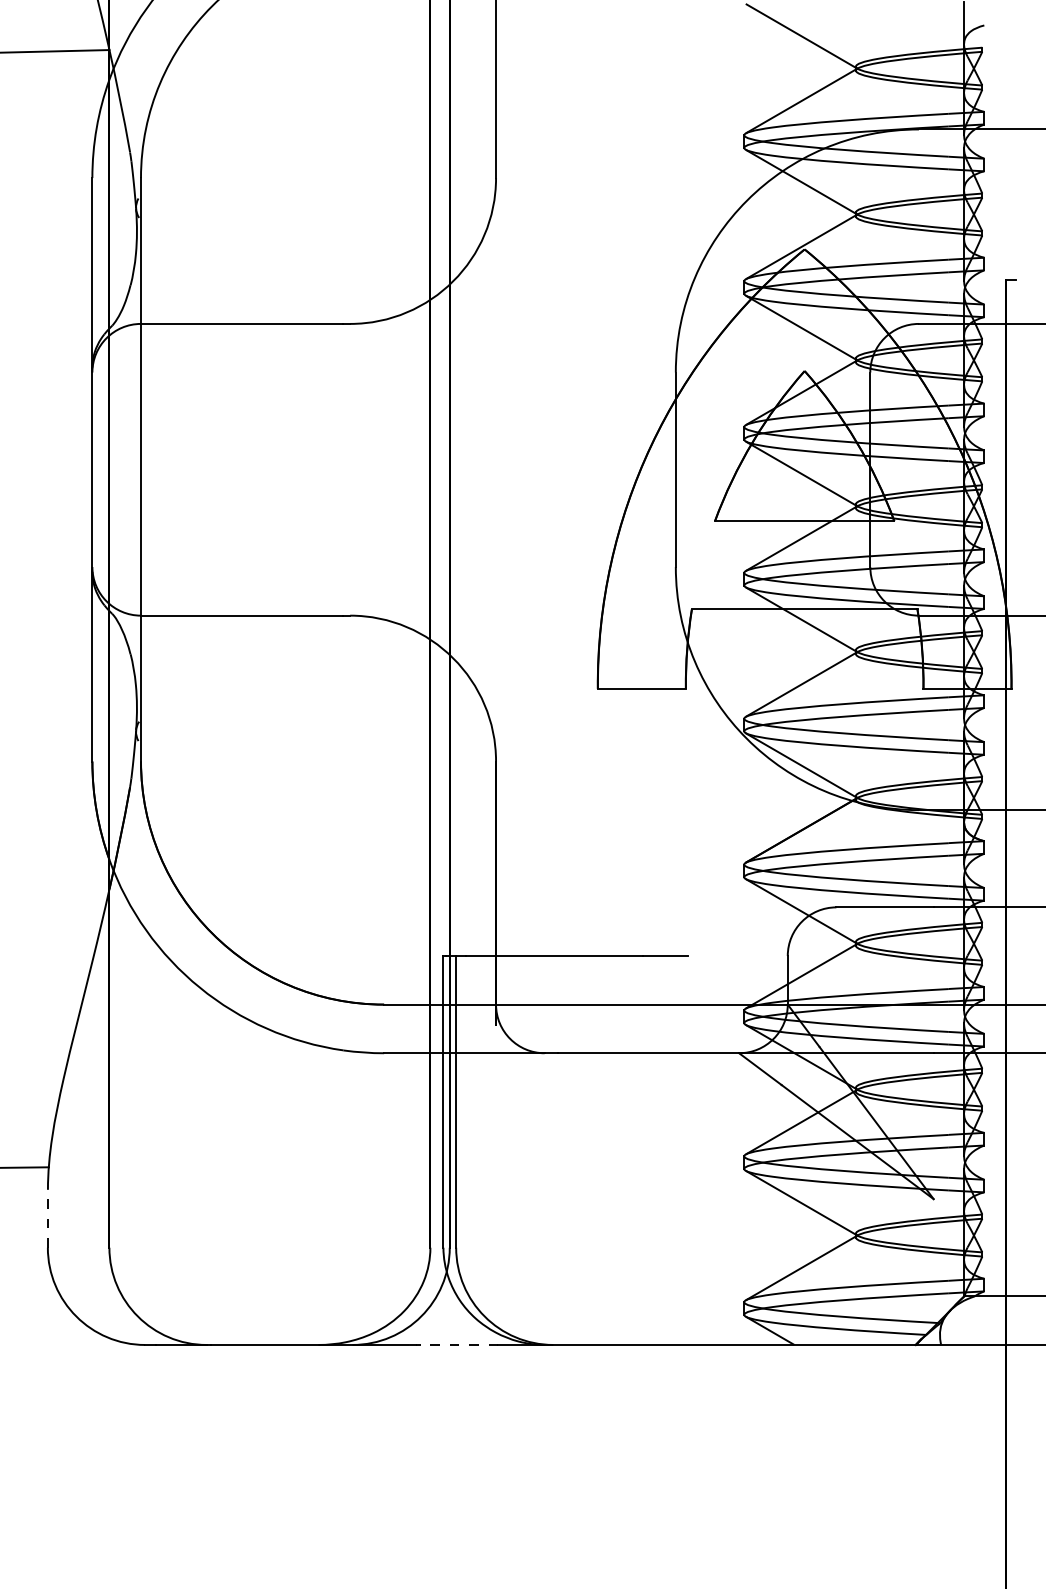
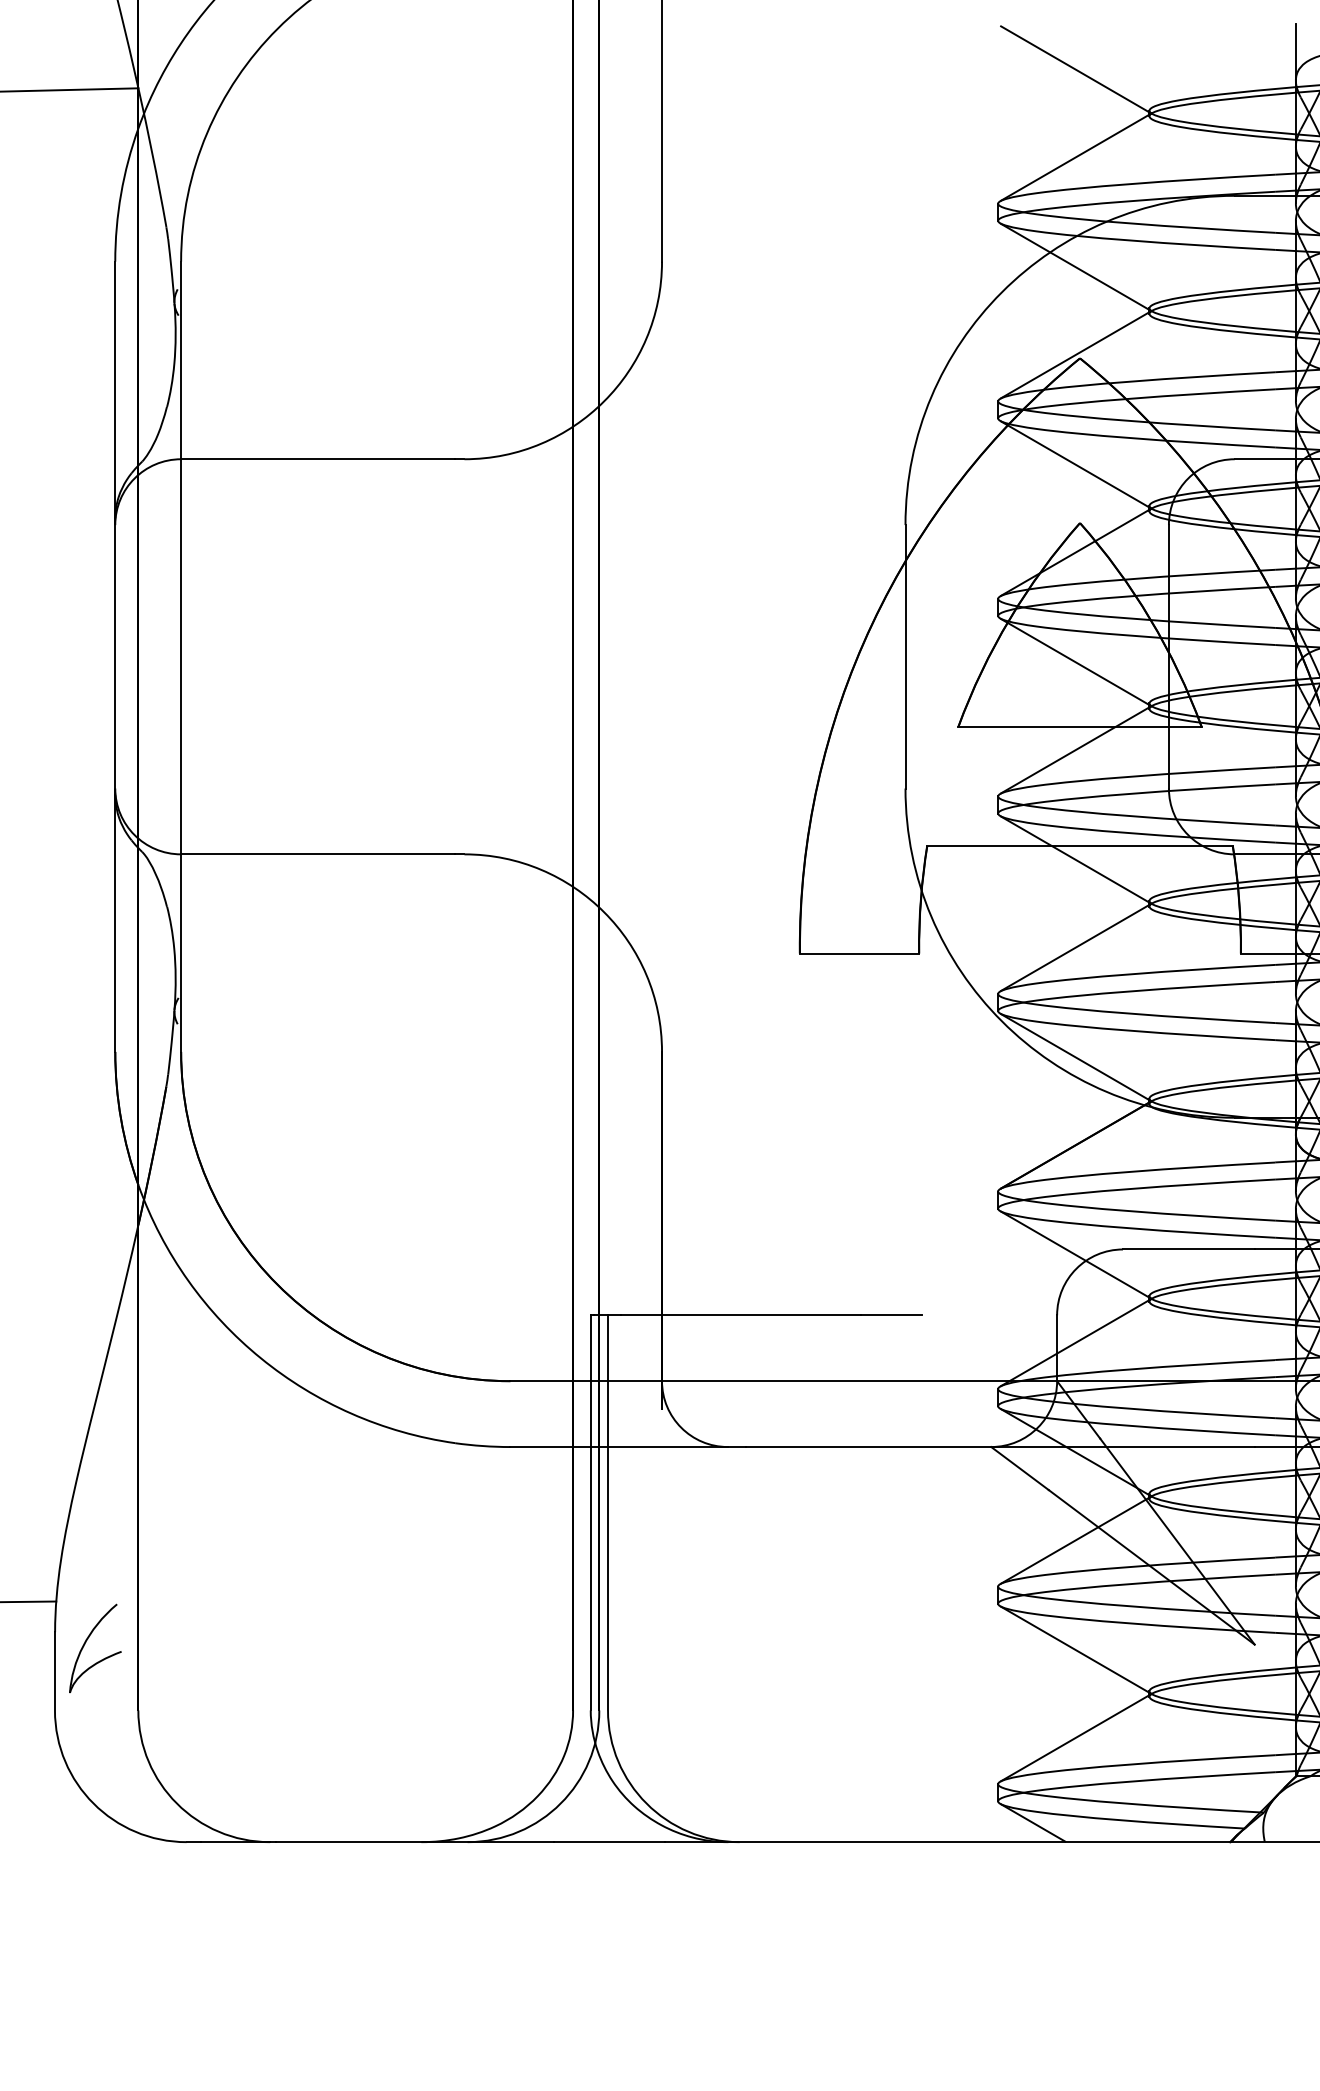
part: (71, 1197) -> (86, 1642), added
line: (47, 1218) -> (54, 1670), dashed -> solid
line: (456, 1344) -> (608, 1841), dashed -> solid

